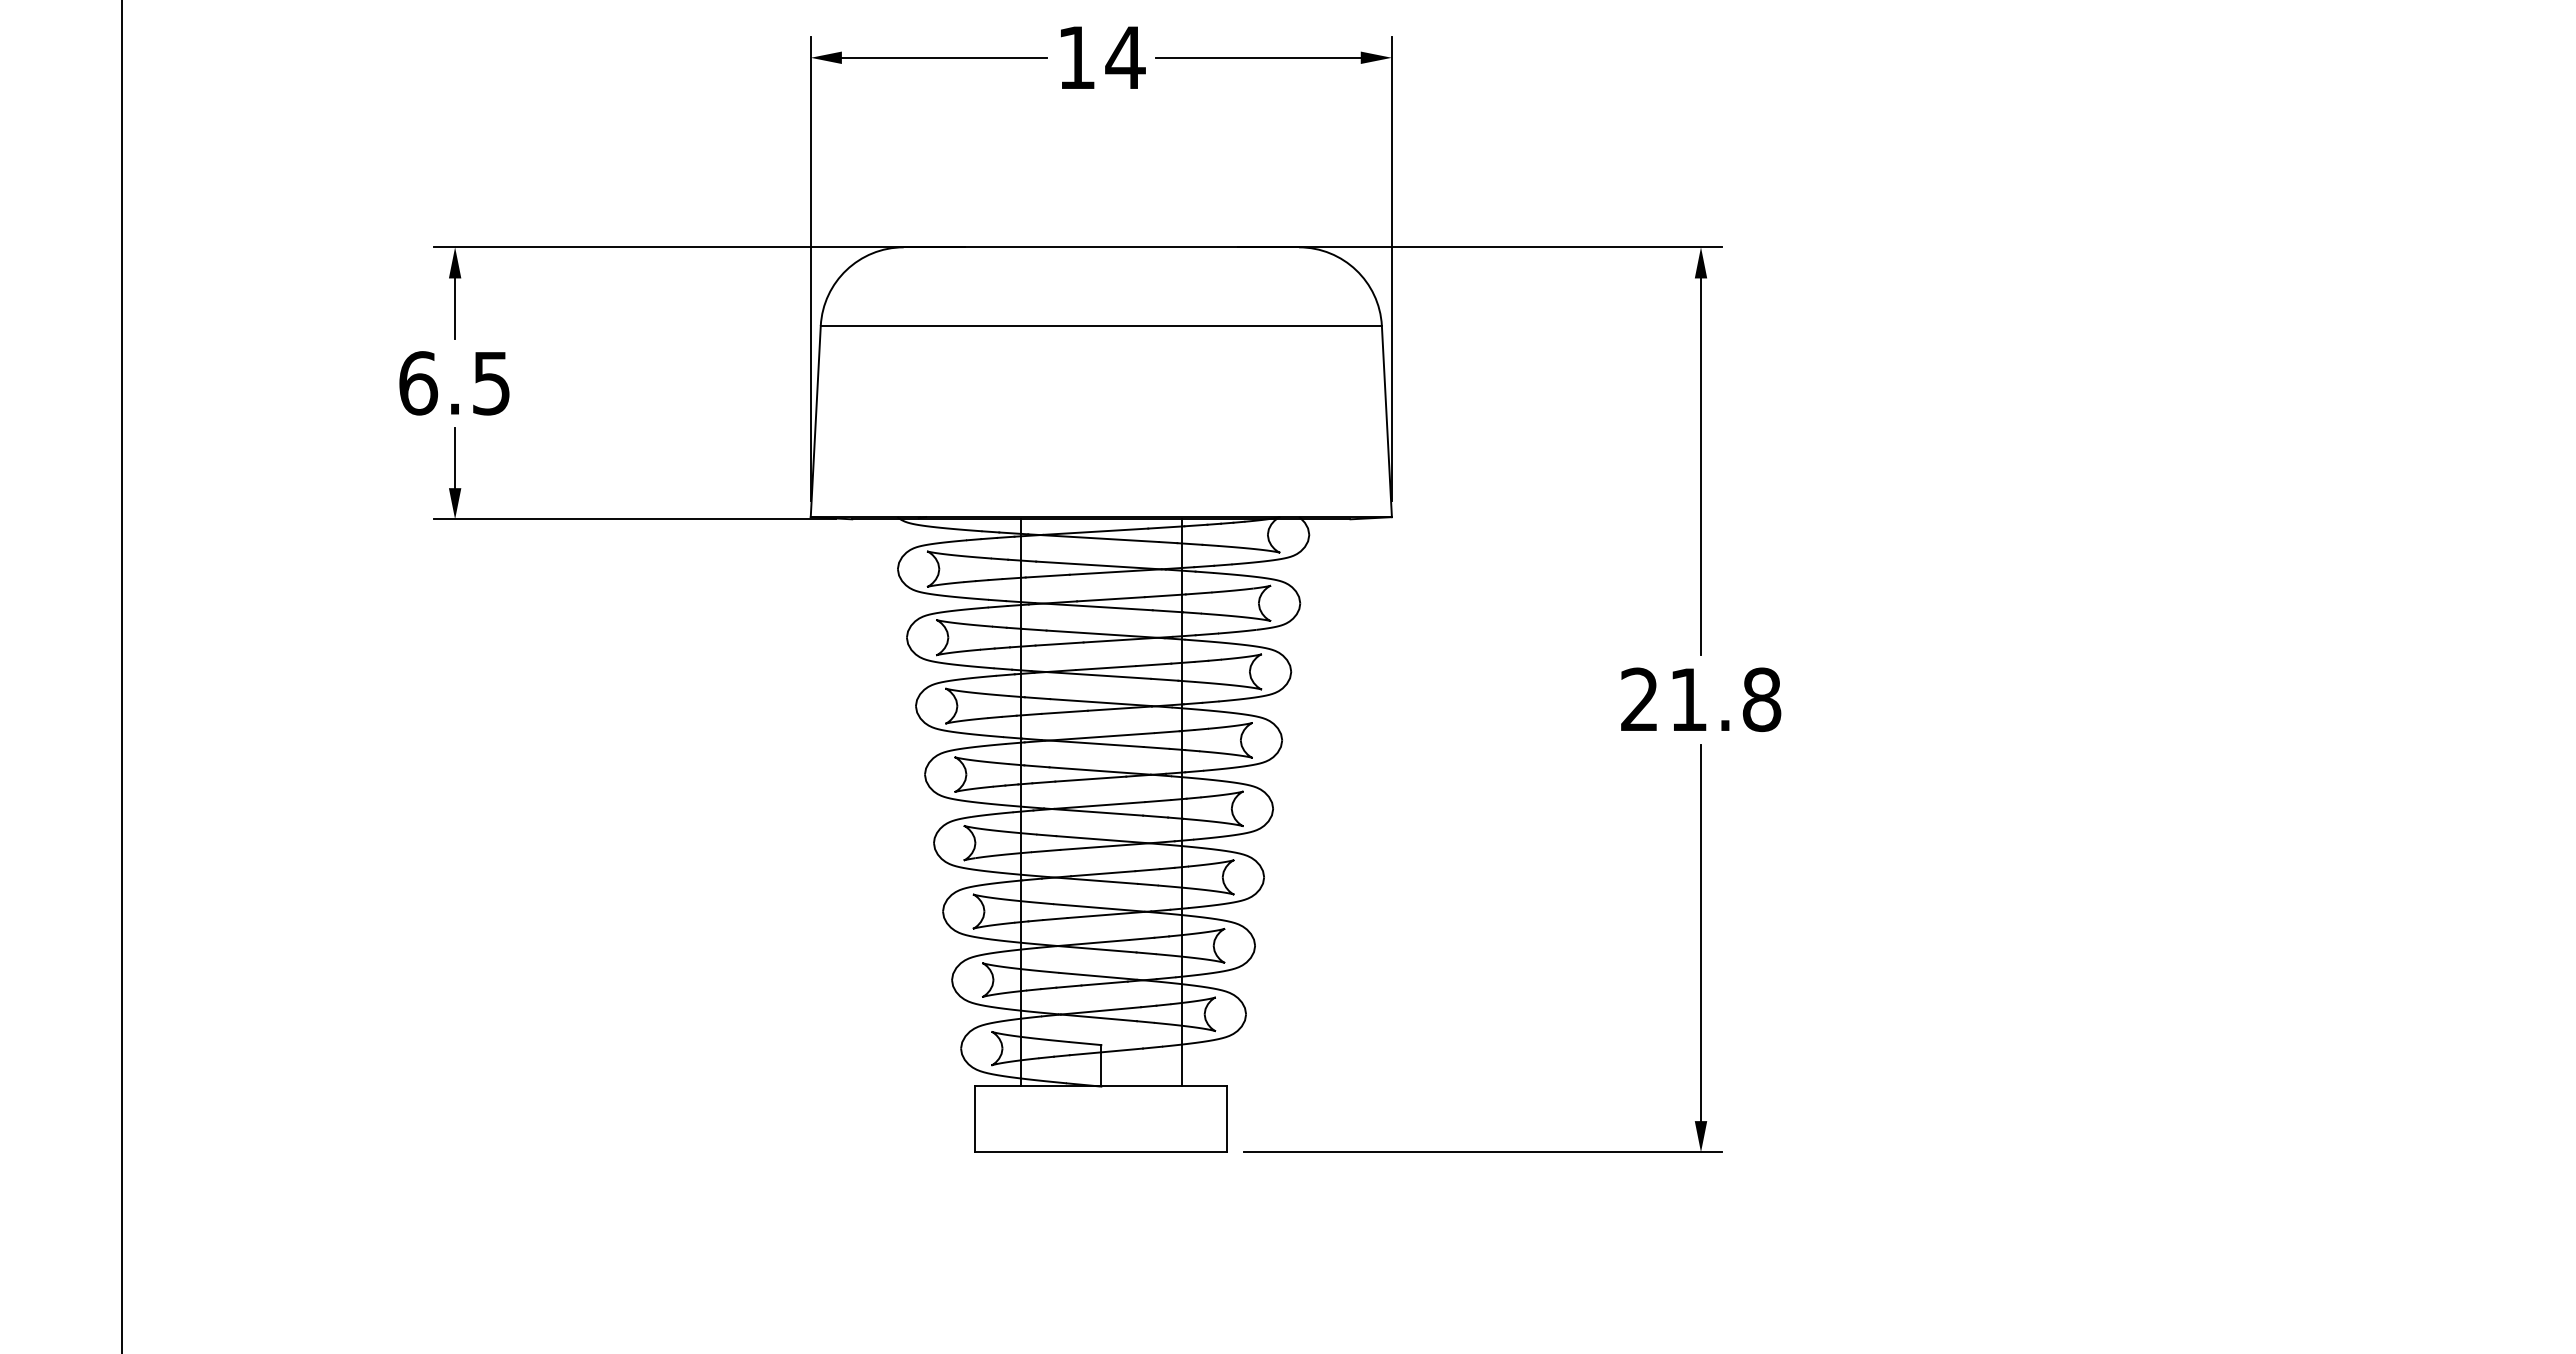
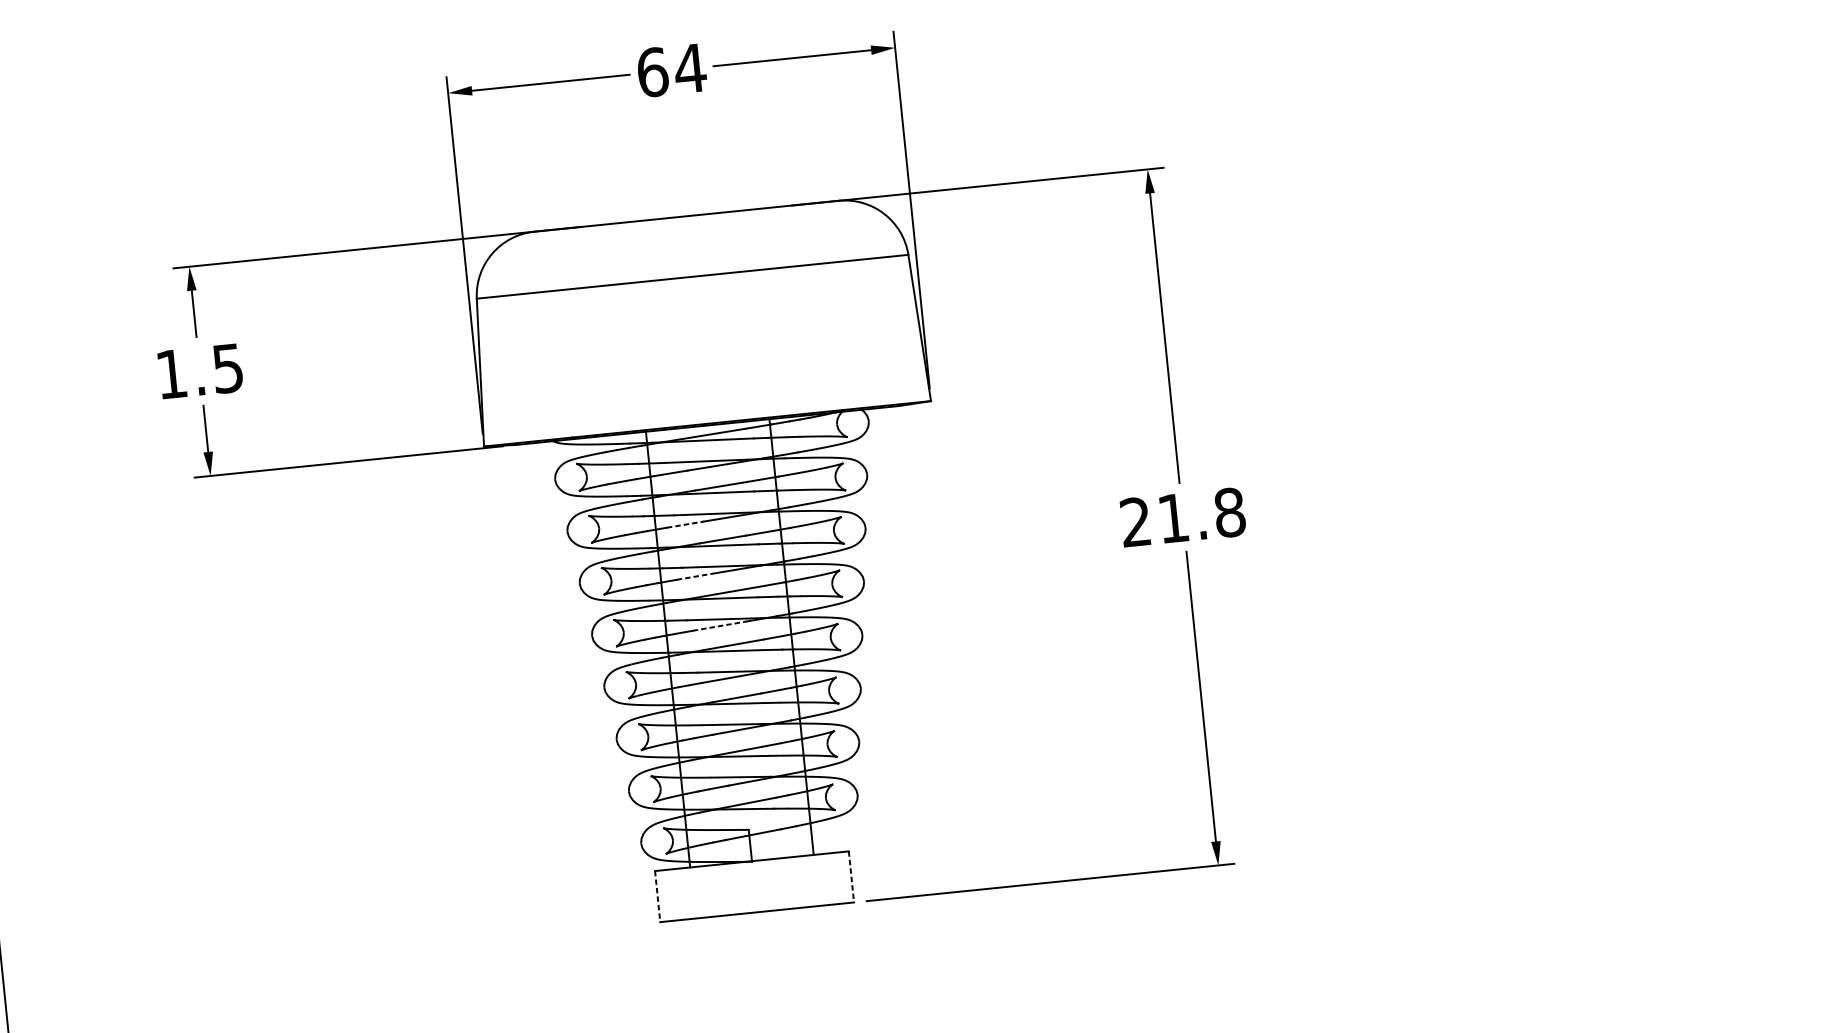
text: (1076, 57) -> (652, 72), 14 -> 64
text: (418, 383) -> (171, 374), 6.5 -> 1.5
line: (1060, 644) -> (686, 524), solid -> dashed
line: (1065, 712) -> (695, 576), solid -> dashed
line: (1090, 779) -> (719, 626), solid -> dashed
line: (975, 1119) -> (657, 896), solid -> dashed
line: (1227, 1119) -> (851, 877), solid -> dashed

